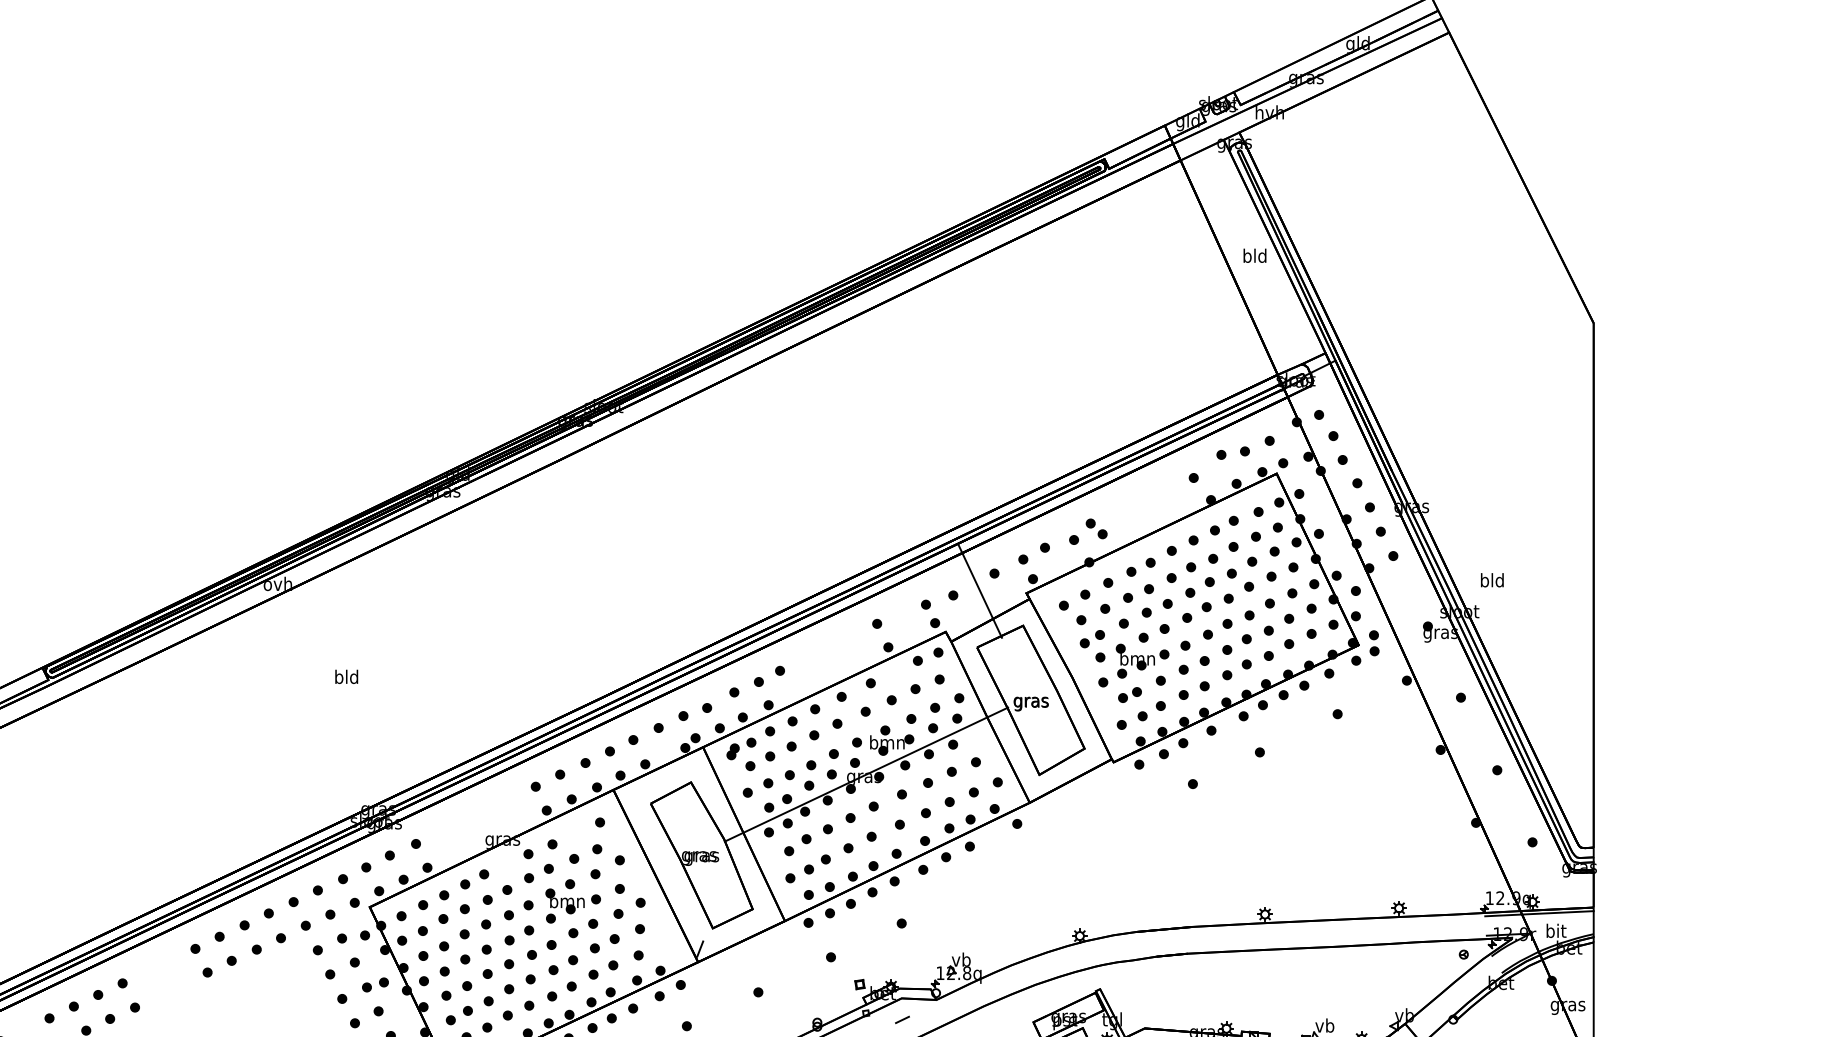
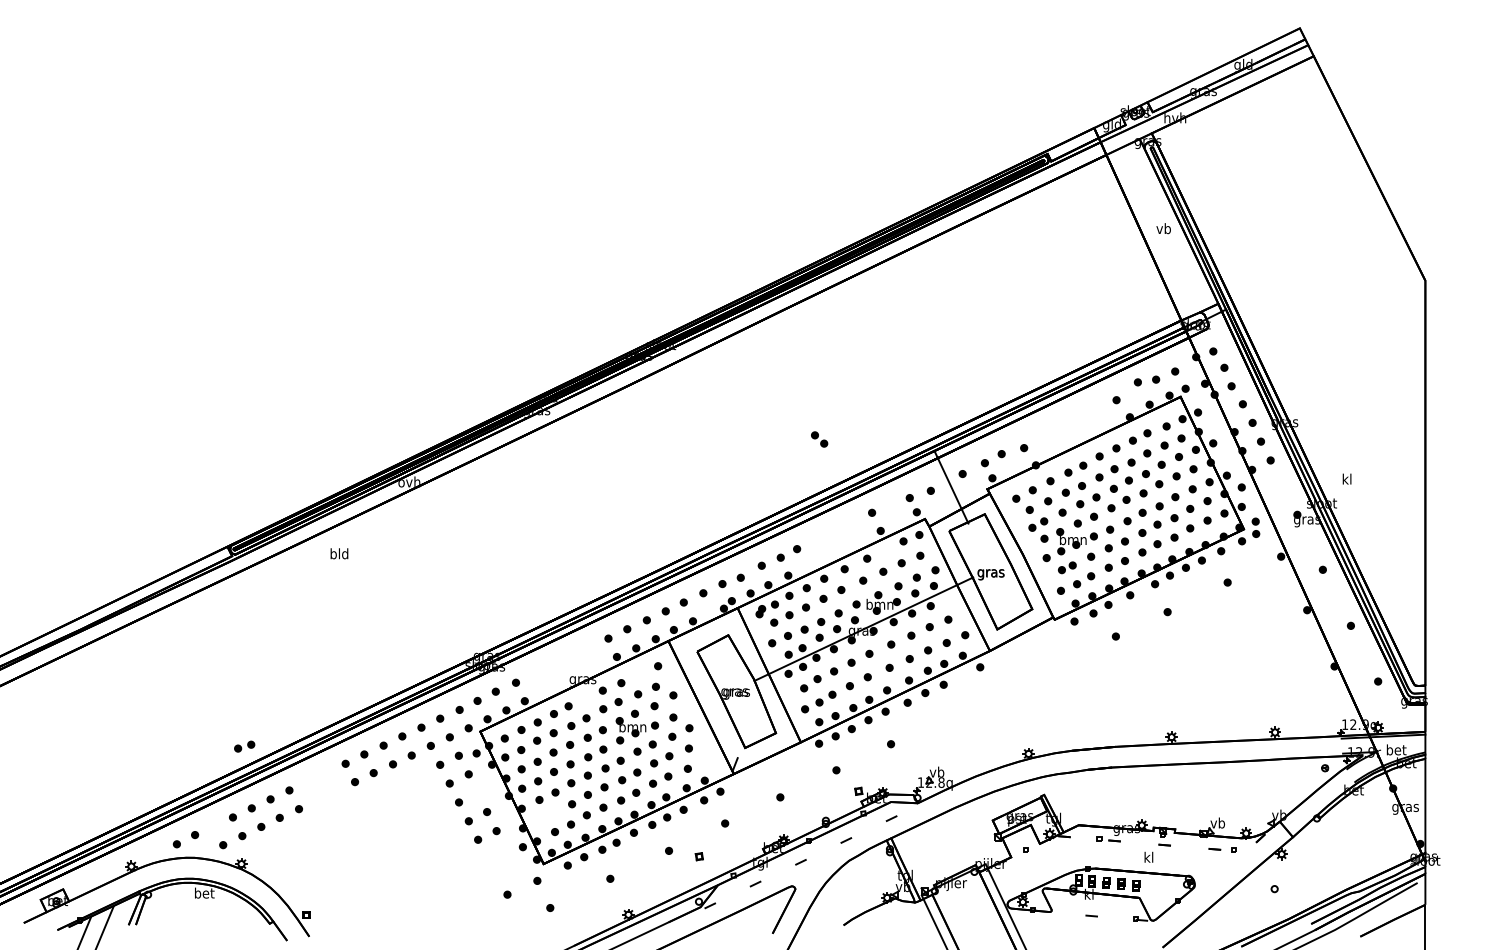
text: (1254, 255) -> (1163, 228), bld -> vb
part: (1096, 528) -> (819, 439), moved
text: (1491, 579) -> (1346, 478), bld -> kl
text: (346, 676) -> (339, 553), moved
text: (1556, 930) -> (1396, 749), bit -> bet
part: (375, 984) -> (244, 746), moved
part: (459, 1014) -> (549, 814), removed

